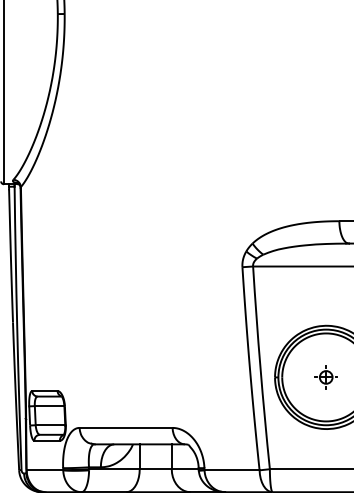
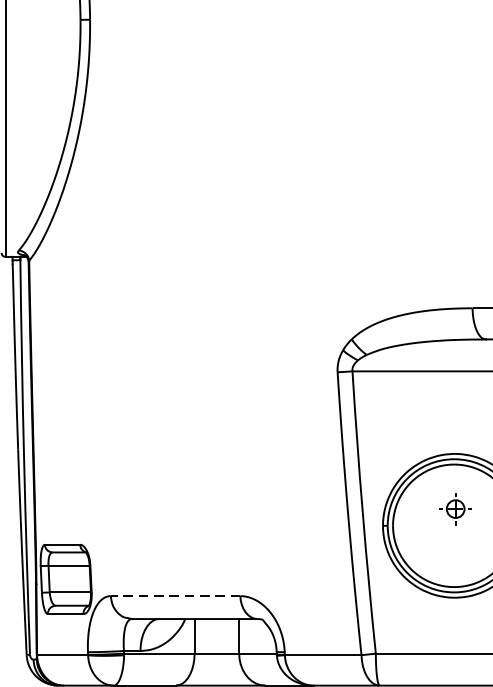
part: (325, 377) -> (454, 509), moved
line: (126, 427) -> (176, 595), solid -> dashed

